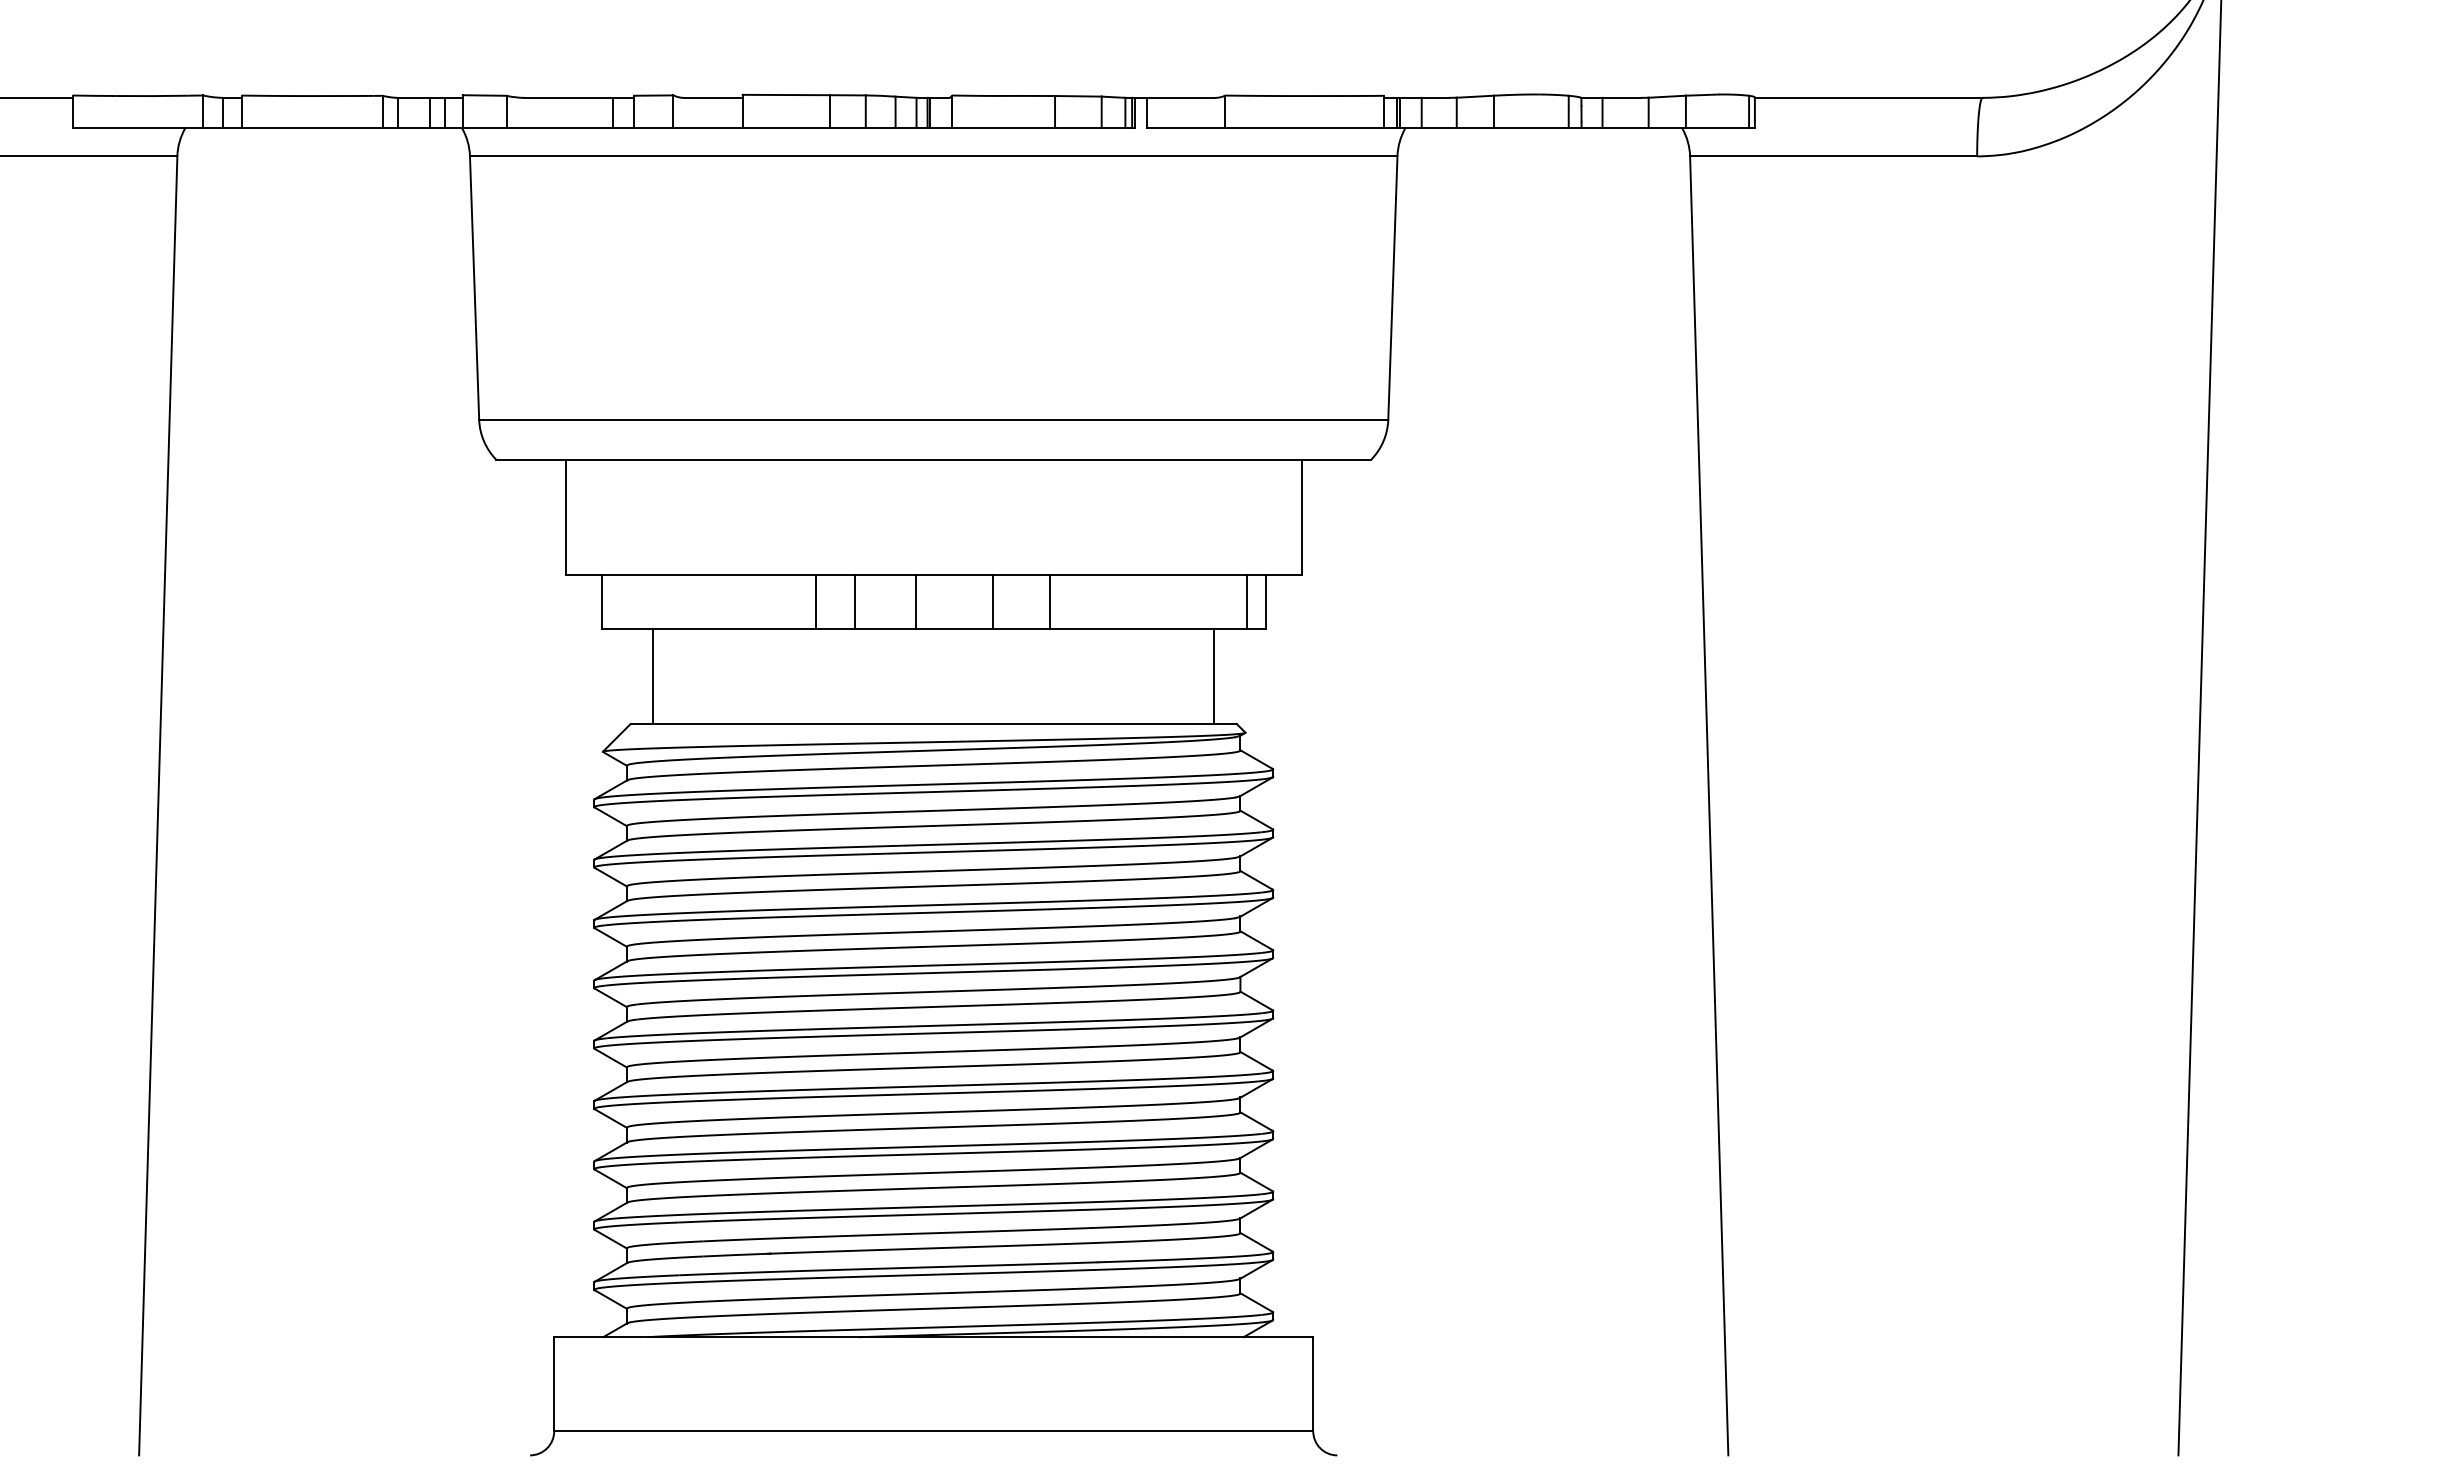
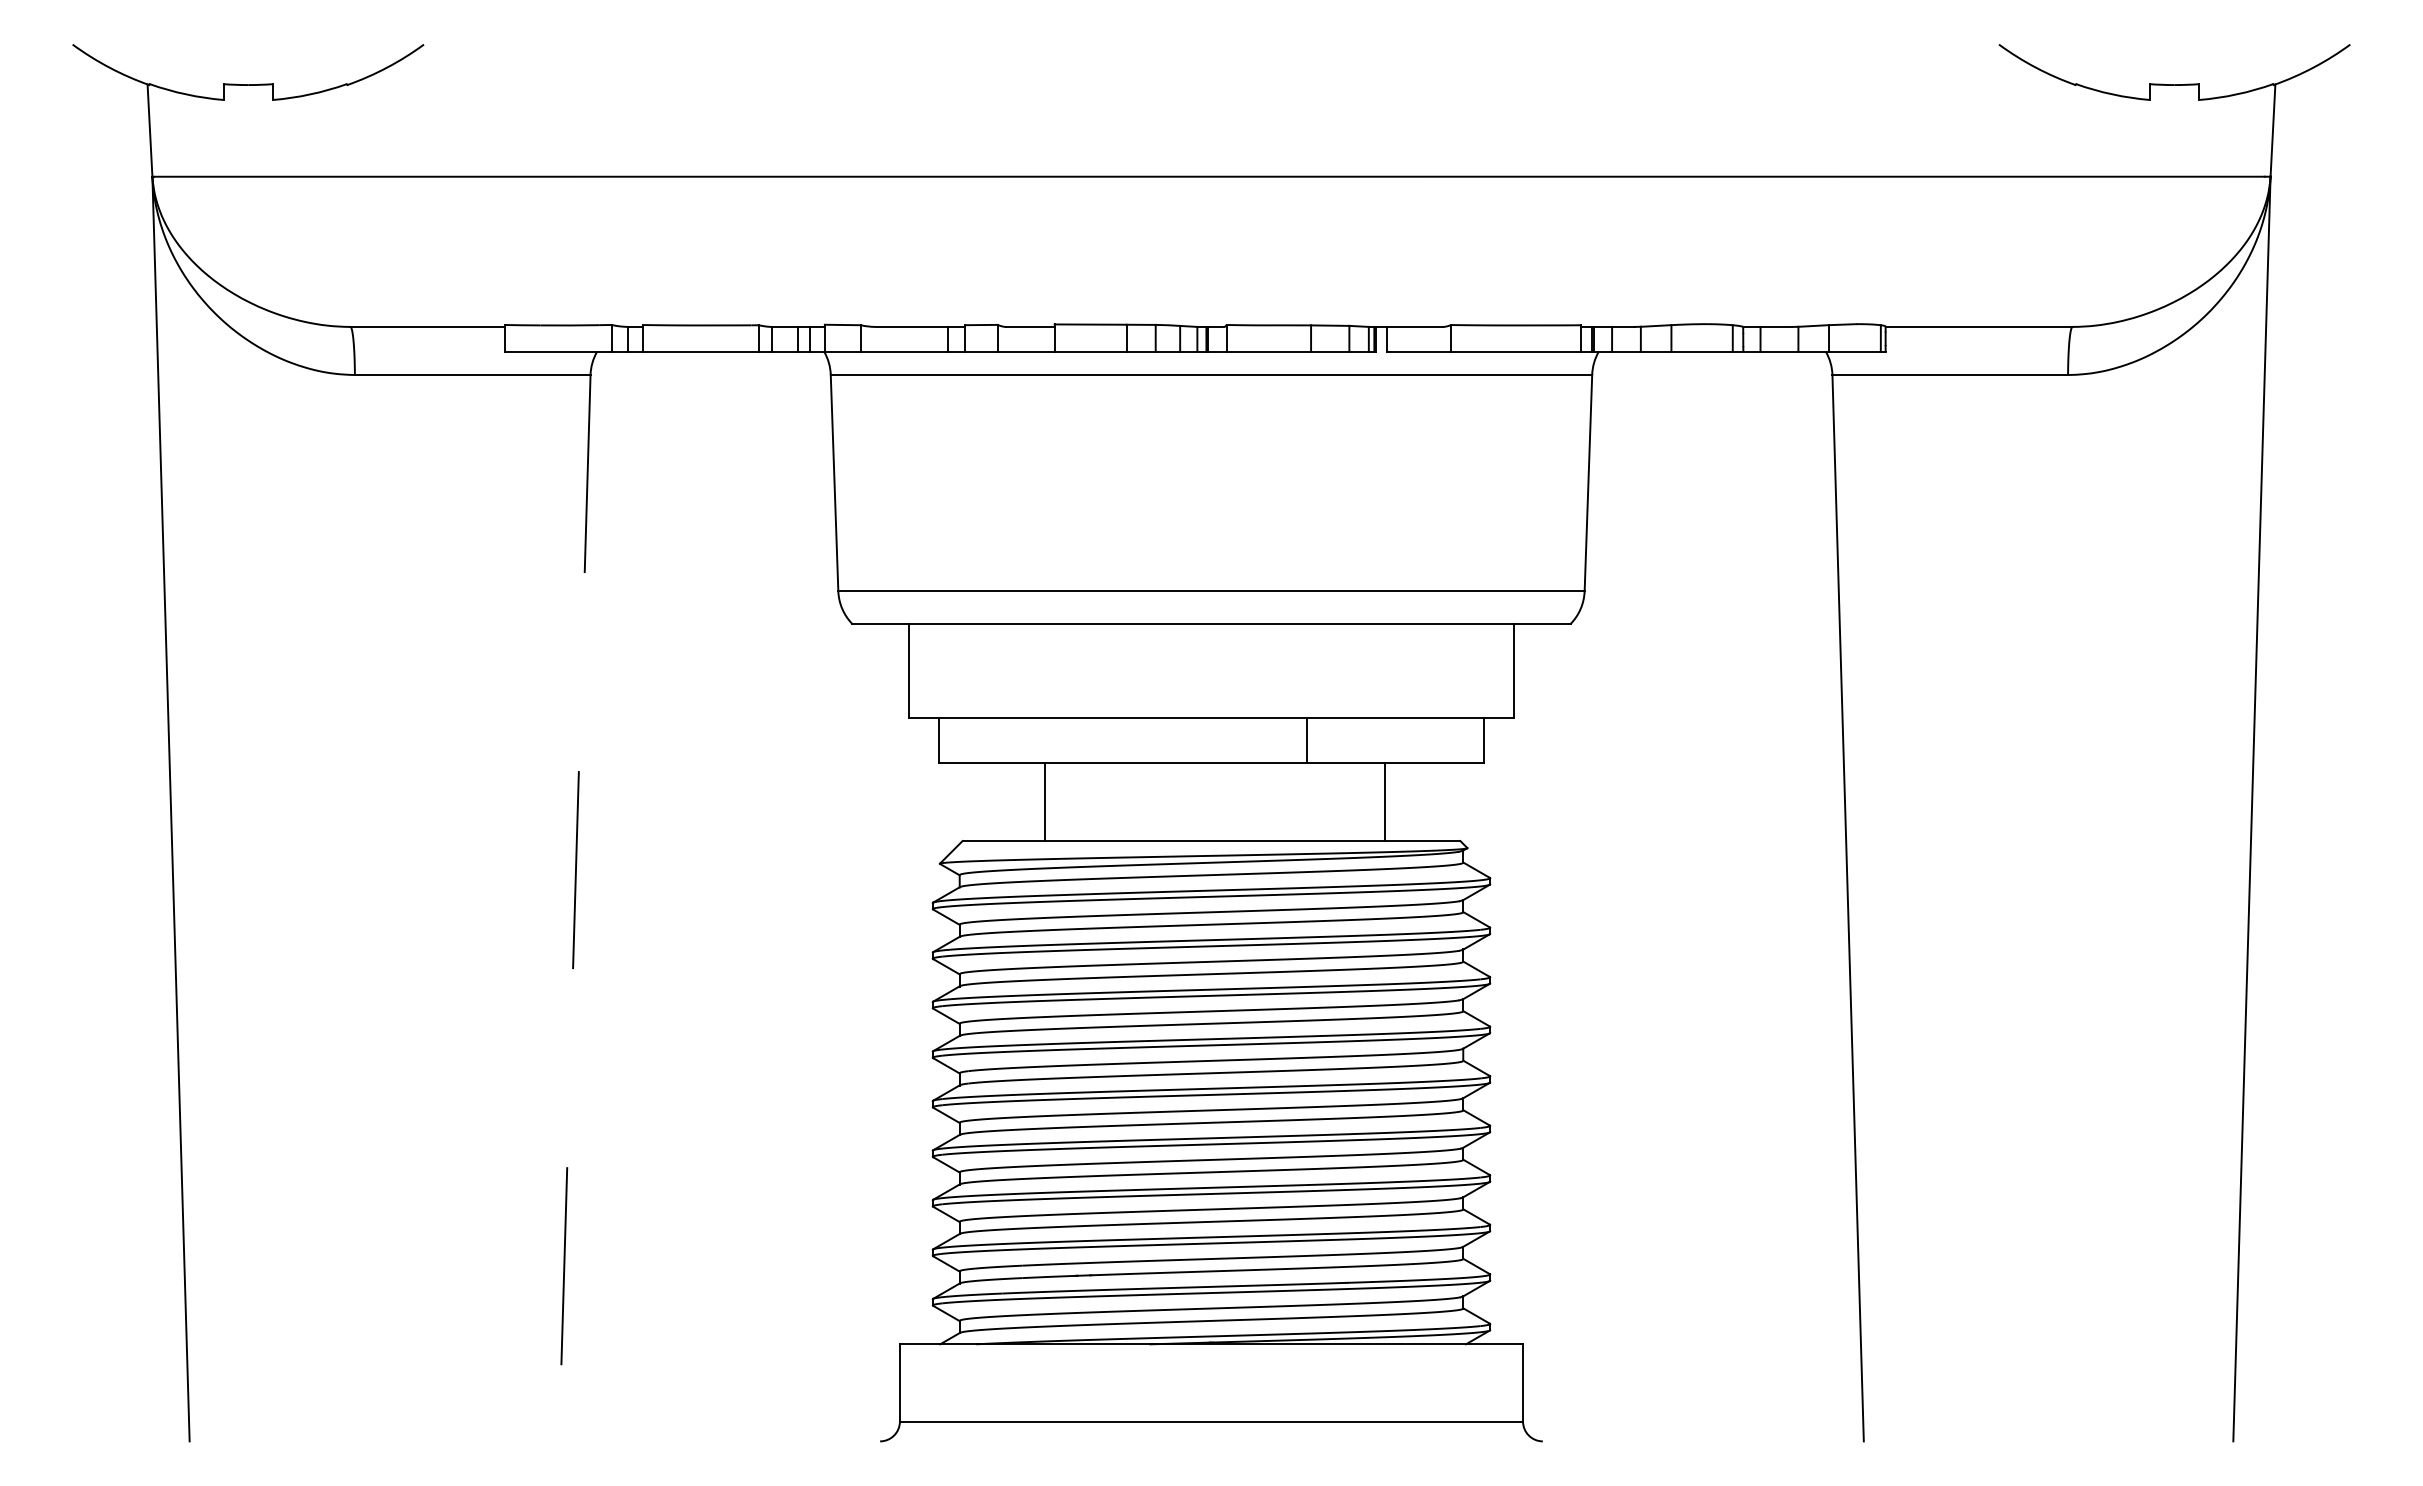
line: (816, 601) -> (1115, 740), removed
line: (855, 601) -> (1147, 740), removed
line: (915, 601) -> (1196, 740), removed
line: (993, 601) -> (1260, 740), removed
line: (1246, 601) -> (1468, 740), removed
line: (653, 675) -> (1045, 801), moved
line: (1213, 675) -> (1384, 801), moved
line: (157, 806) -> (574, 908), solid -> dashed

